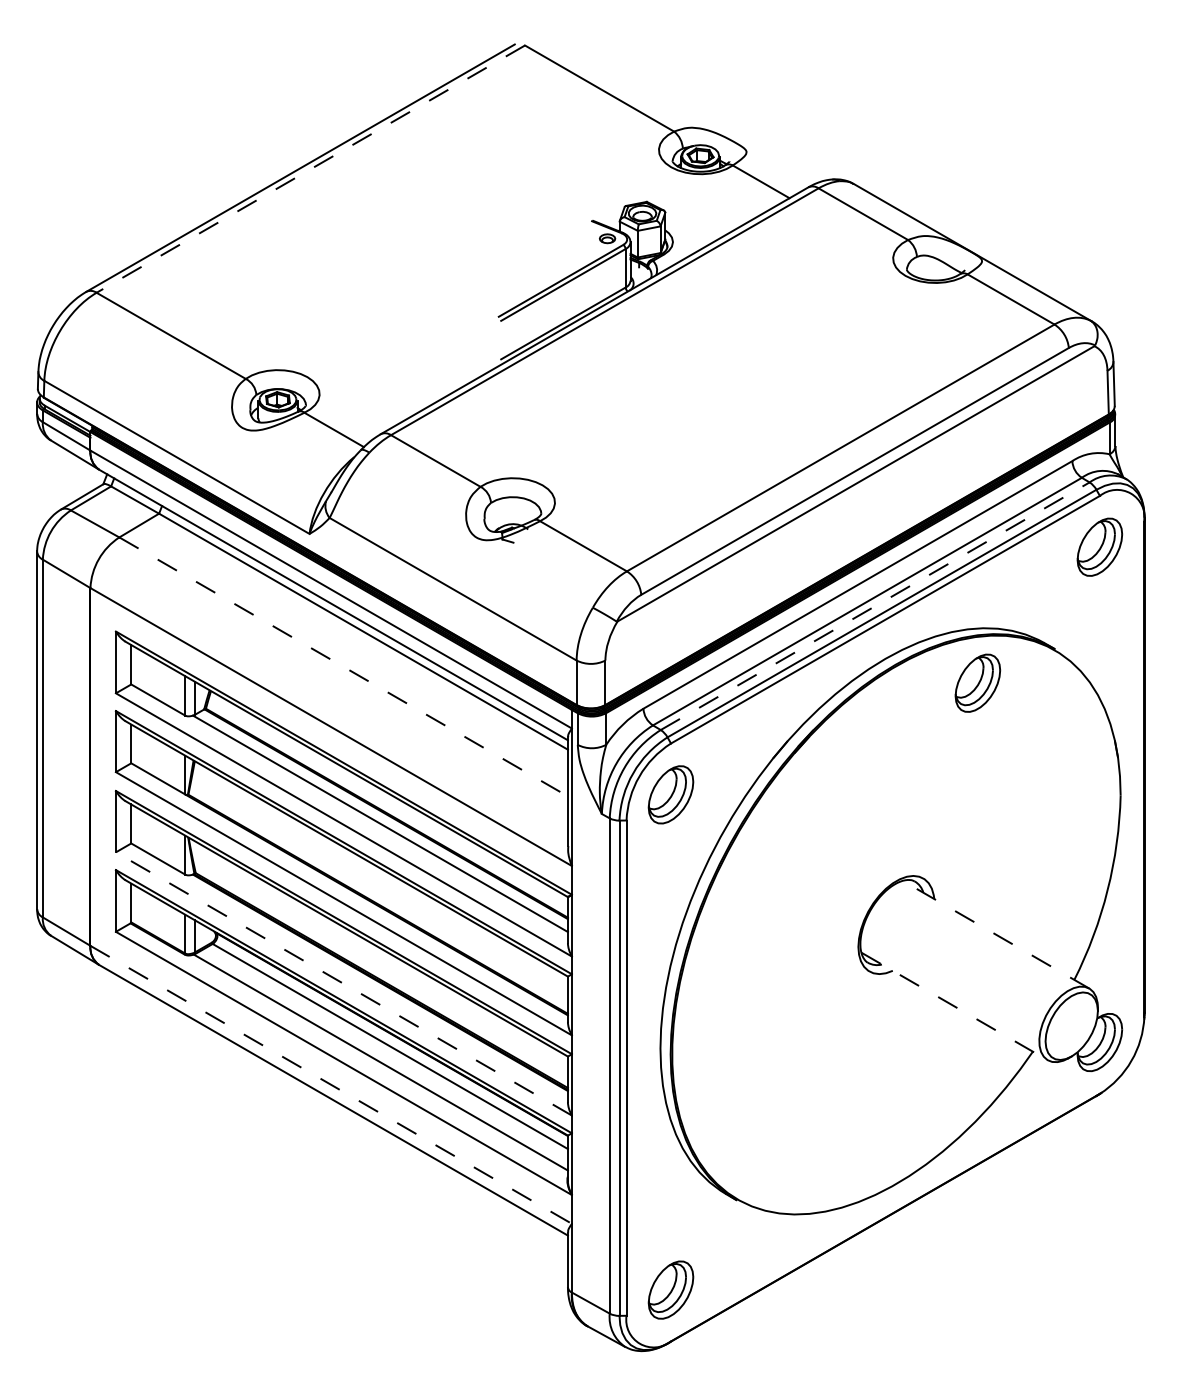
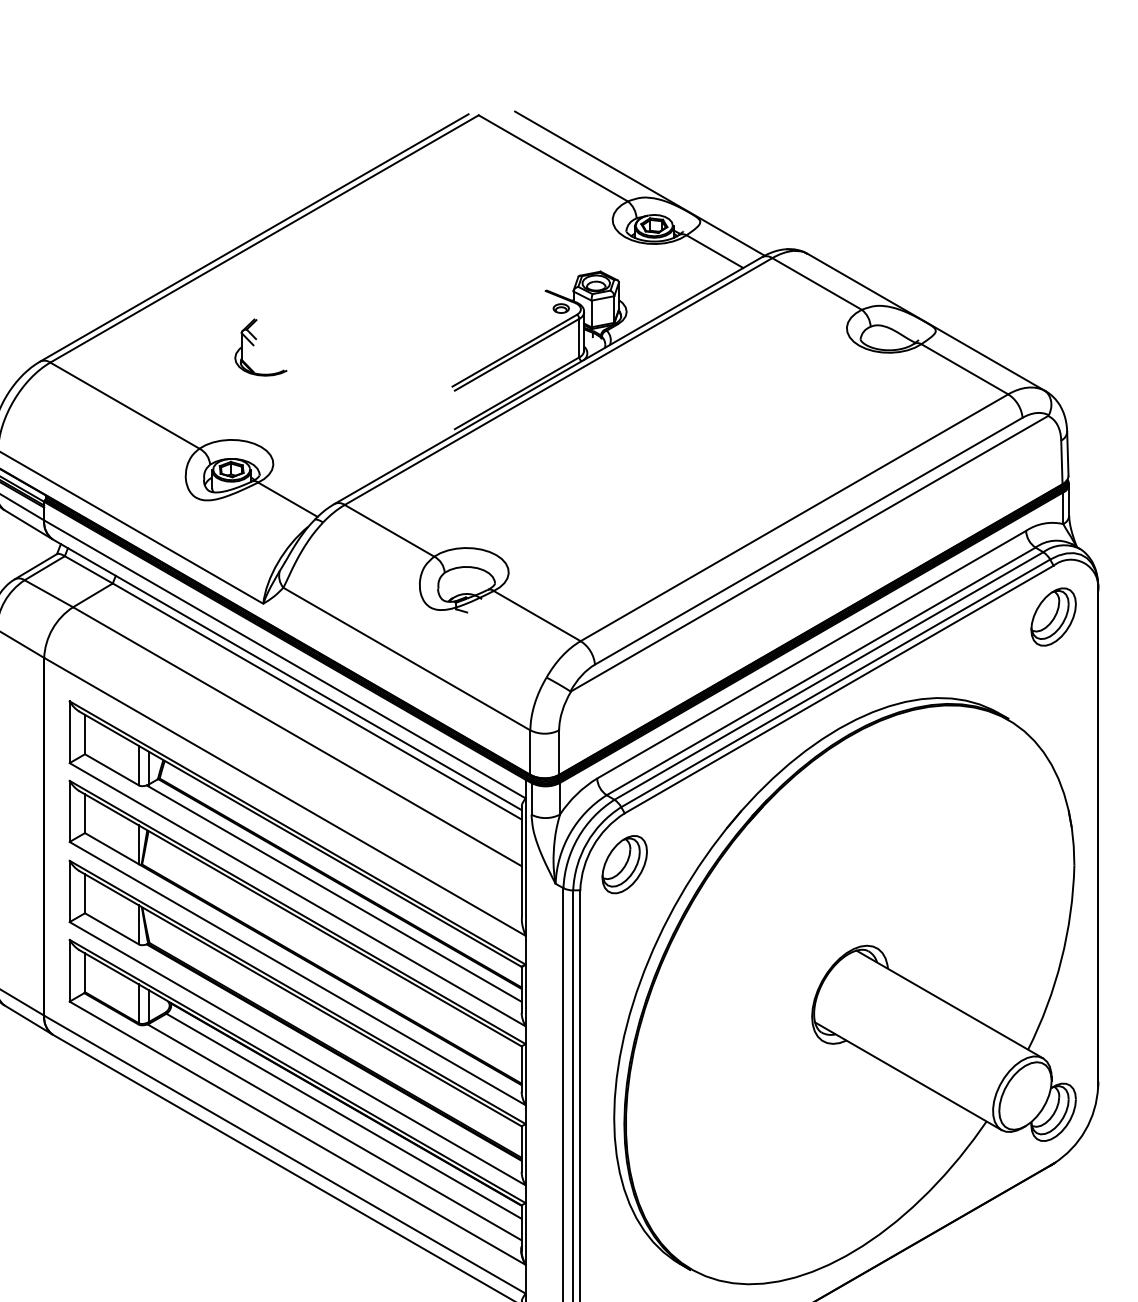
line: (686, 113) -> (640, 183), added
line: (310, 169) -> (264, 239), dashed -> solid
part: (300, 275) -> (254, 345), added
line: (875, 606) -> (829, 676), dashed -> solid
line: (343, 666) -> (297, 736), dashed -> solid
part: (977, 682) -> (931, 752), removed
line: (996, 934) -> (950, 1004), dashed -> solid
line: (343, 983) -> (297, 1053), dashed -> solid
line: (954, 1006) -> (908, 1076), dashed -> solid
line: (331, 1084) -> (285, 1154), dashed -> solid

